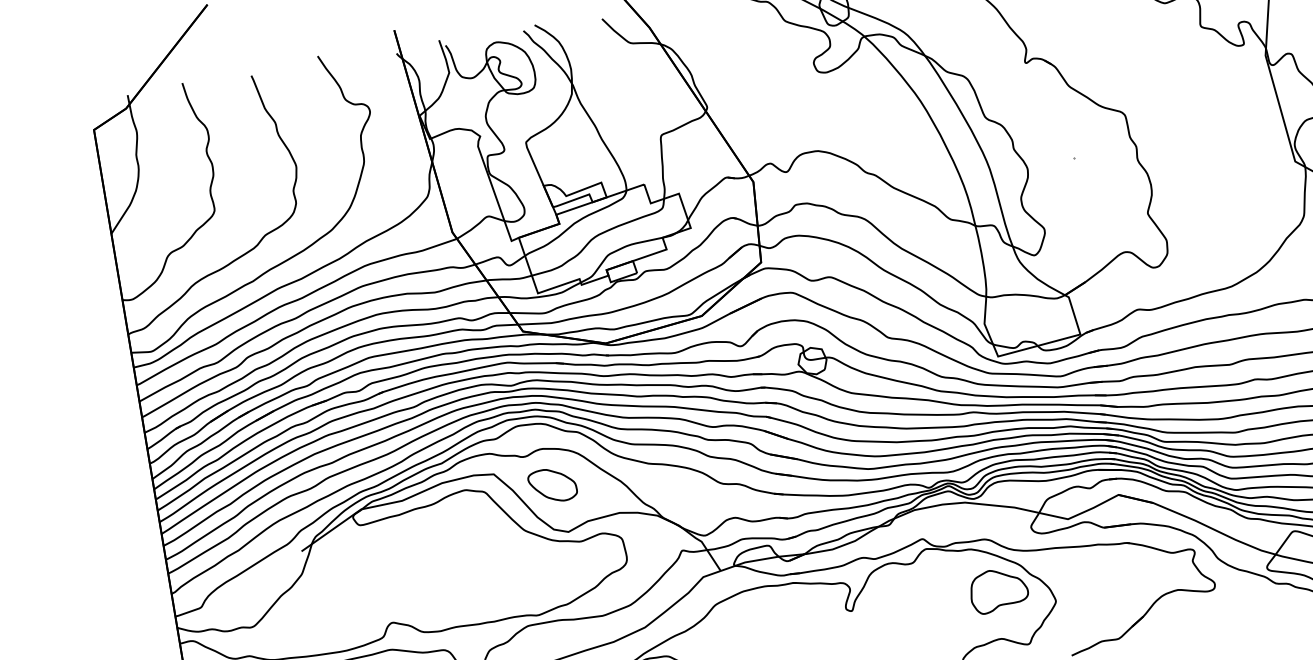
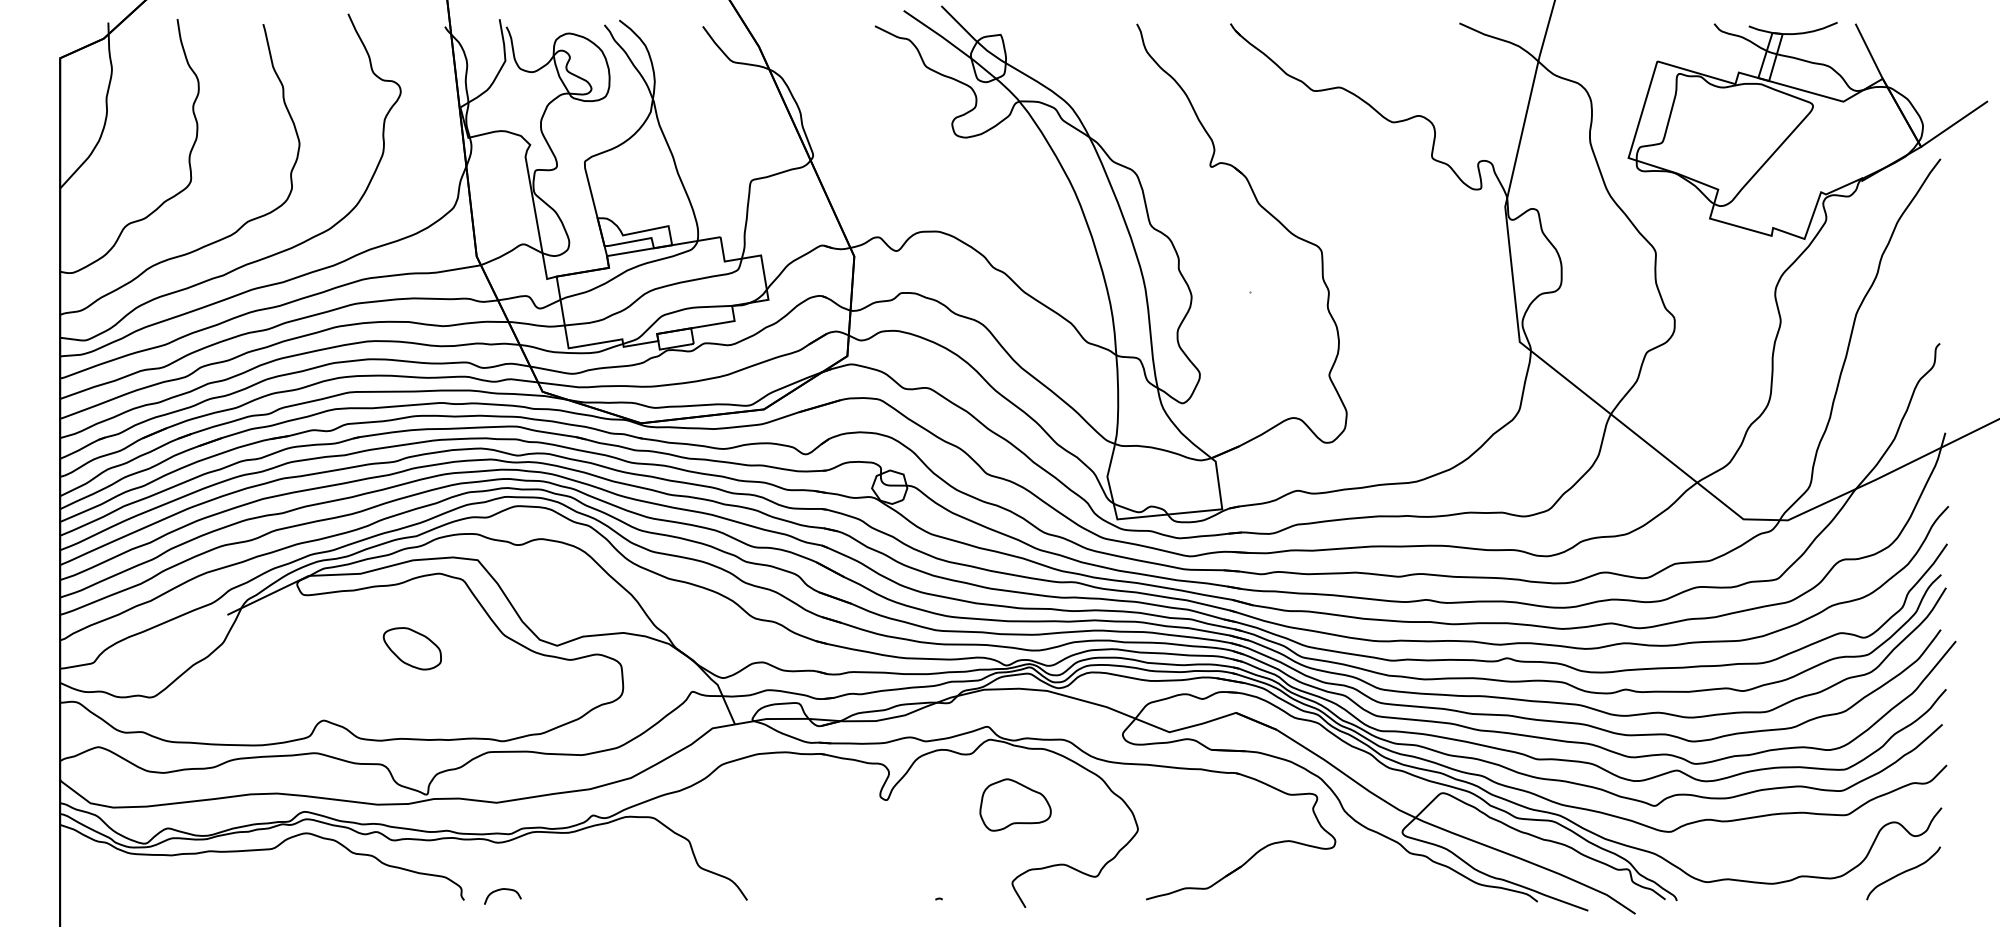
part: (551, 485) -> (411, 648), moved
part: (998, 590) -> (1015, 804), moved

